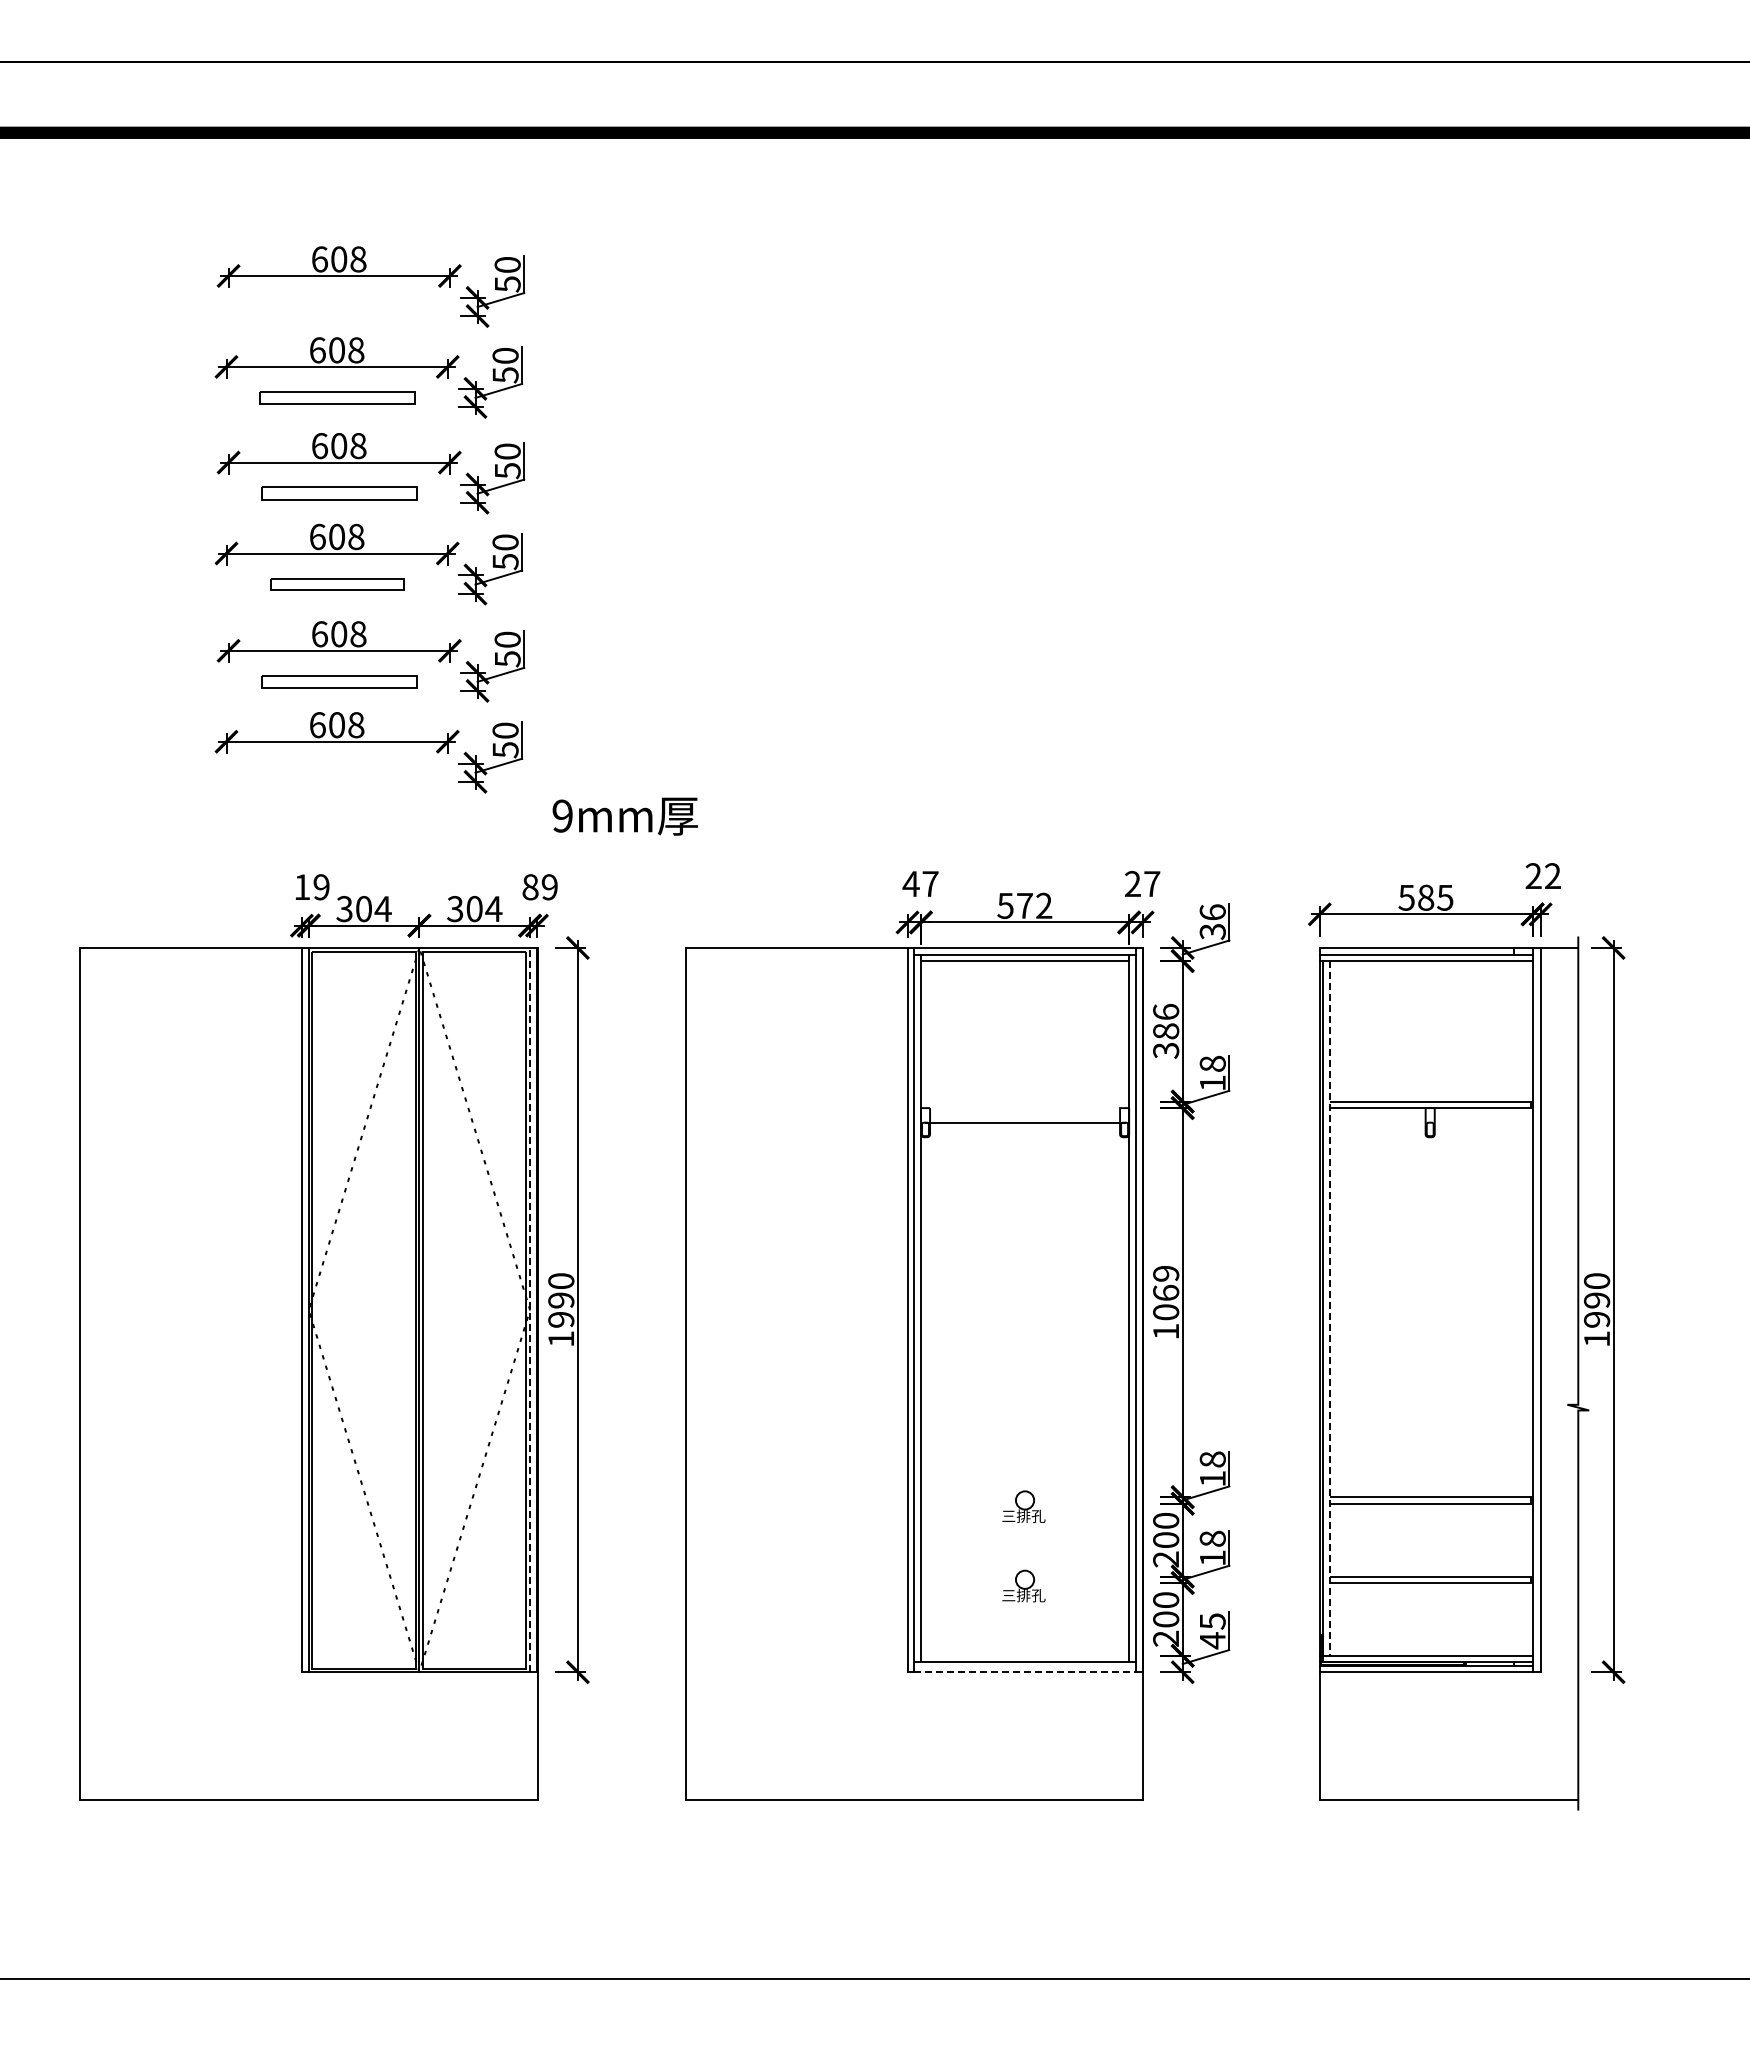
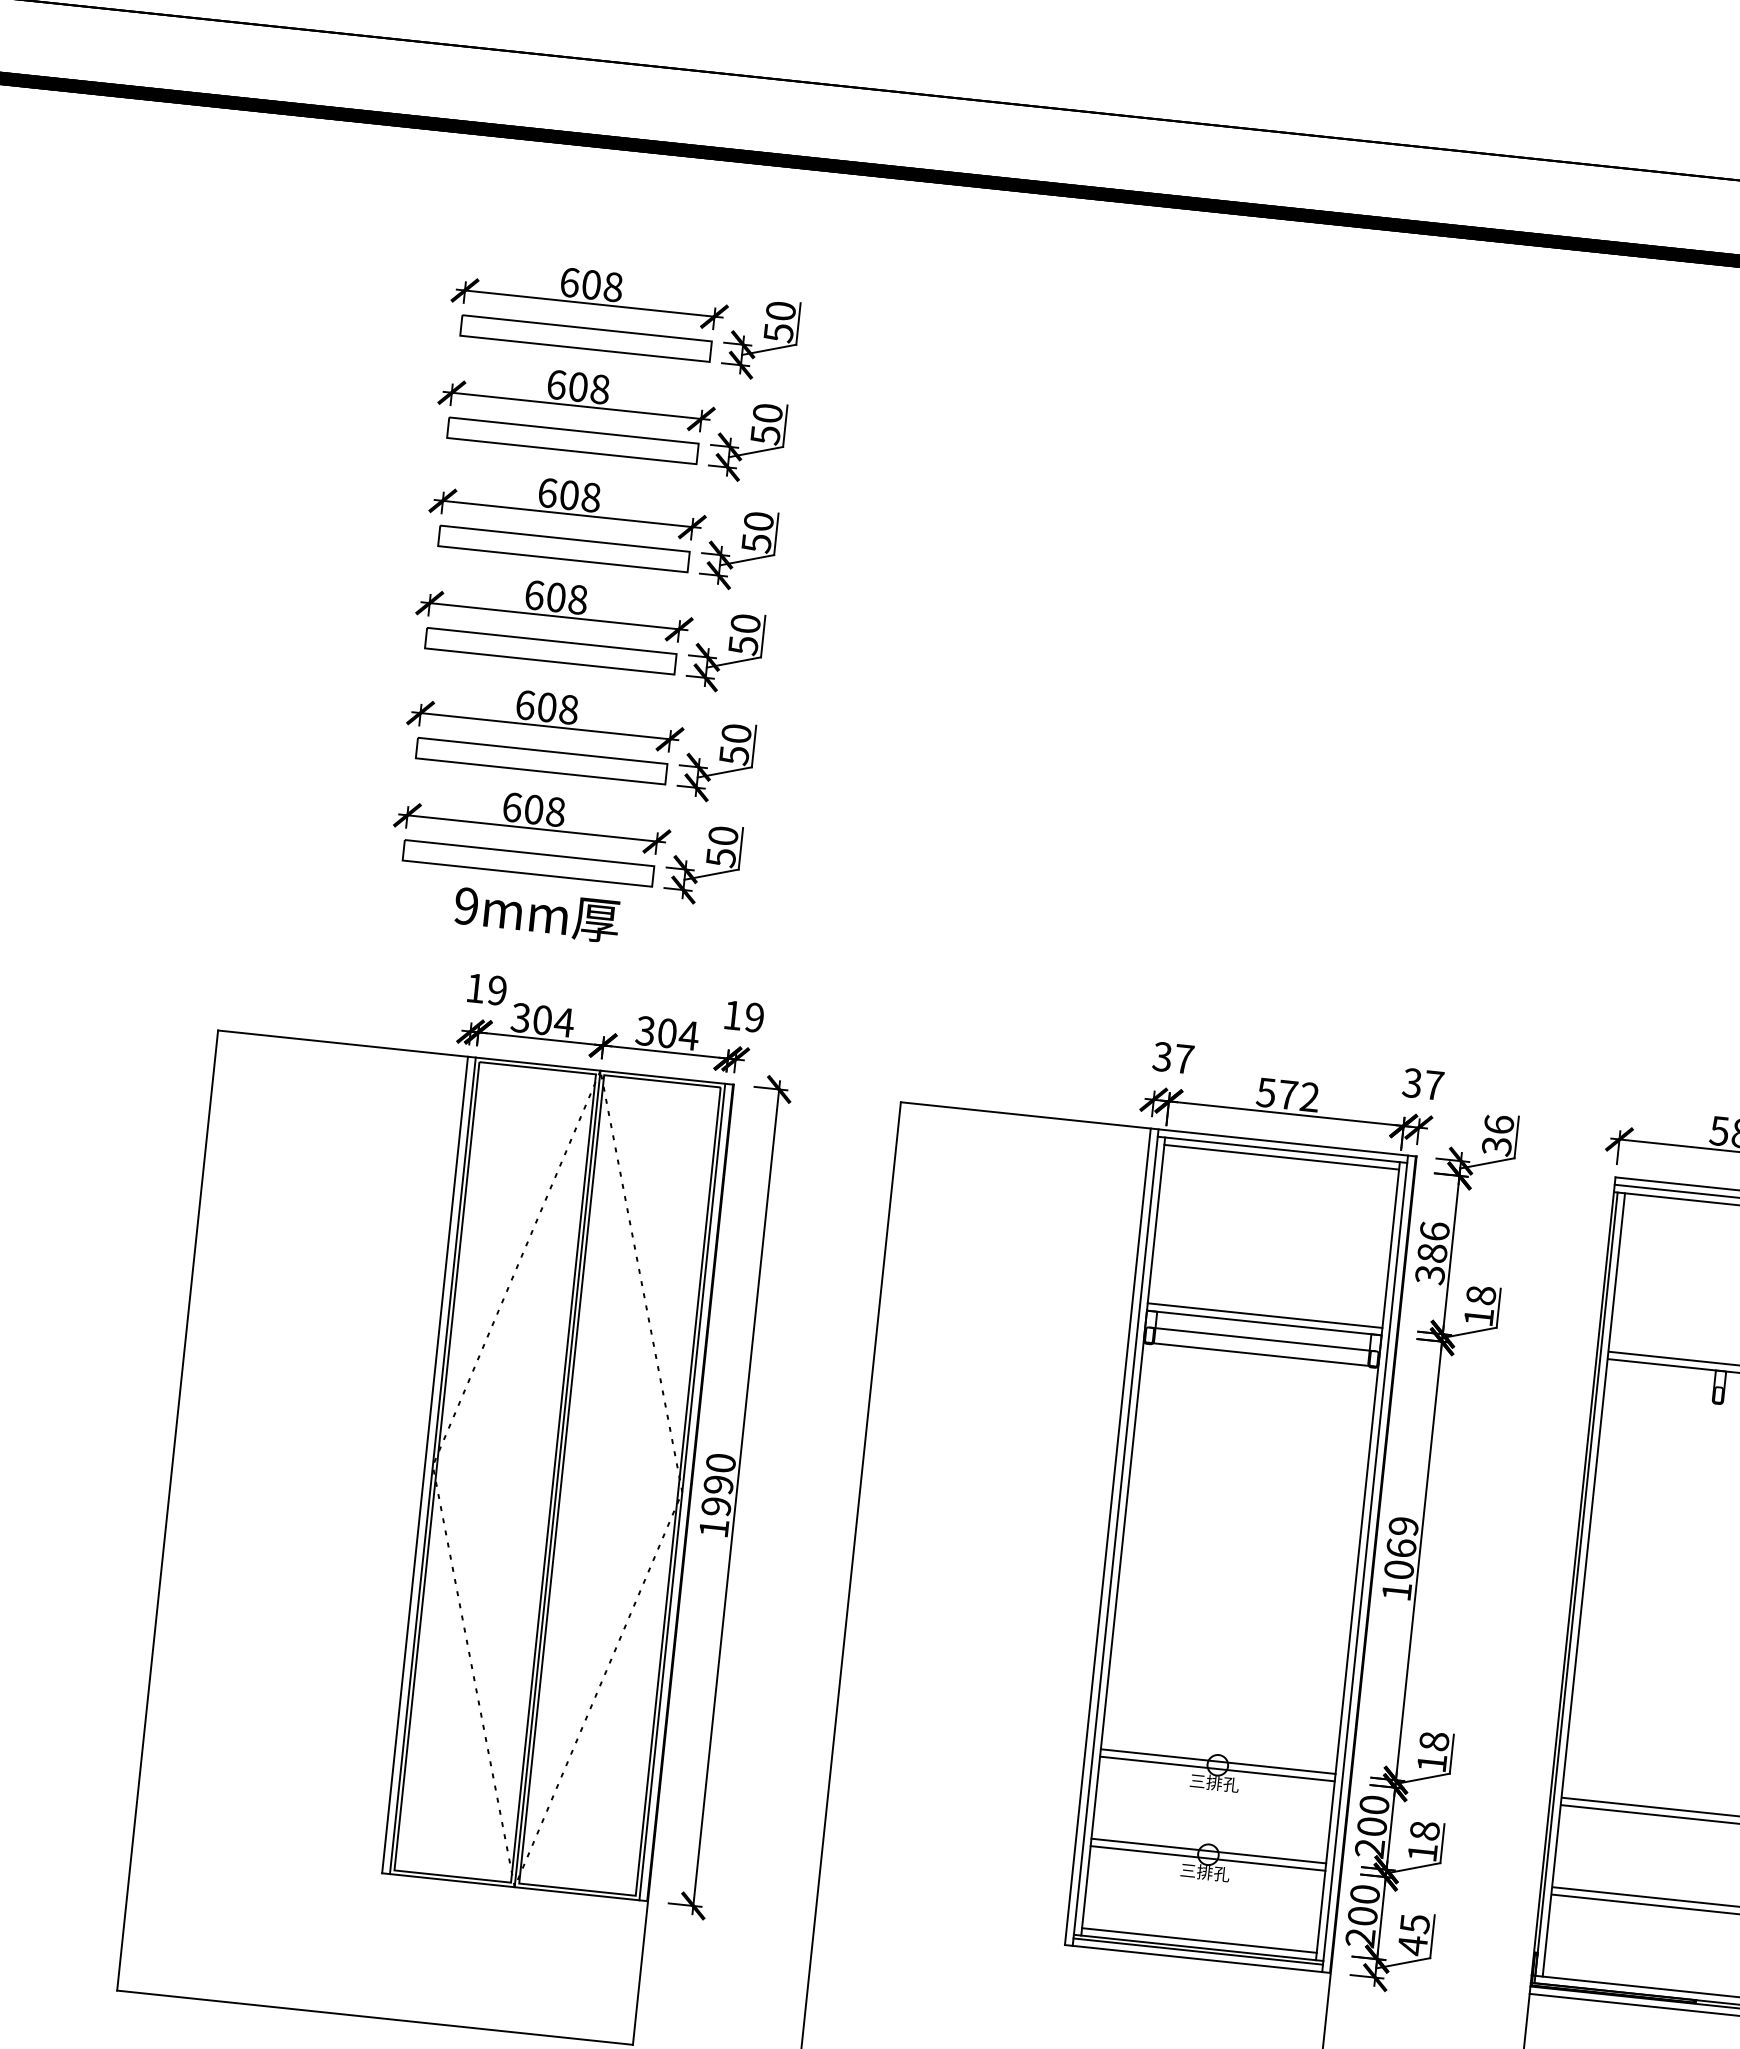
part: (339, 306) -> (586, 338), added
part: (337, 397) -> (573, 440), size x1.43
part: (339, 493) -> (564, 548), size x1.43
part: (337, 584) -> (551, 651), size x1.67
part: (339, 681) -> (541, 760), size x1.43
part: (337, 772) -> (528, 863), added
text: (624, 816) -> (536, 914), moved
text: (910, 884) -> (1161, 1057), 47 -> 37
text: (1132, 884) -> (1411, 1083), 27 -> 37
text: (530, 887) -> (732, 1015), 89 -> 19
line: (1024, 1101) -> (1264, 1315), added
line: (1024, 1108) -> (1263, 1323), added
line: (1024, 1136) -> (1260, 1354), added
line: (1329, 1308) -> (1583, 1584), dashed -> solid
line: (530, 1309) -> (682, 1491), dashed -> solid
line: (1024, 1497) -> (1217, 1761), added
line: (1024, 1503) -> (1216, 1768), added
line: (1024, 1576) -> (1208, 1850), added
line: (1024, 1583) -> (1207, 1858), added
line: (1024, 1655) -> (1198, 1940), added
line: (1024, 1665) -> (1197, 1951), added
line: (1025, 1672) -> (1197, 1959), dashed -> solid

